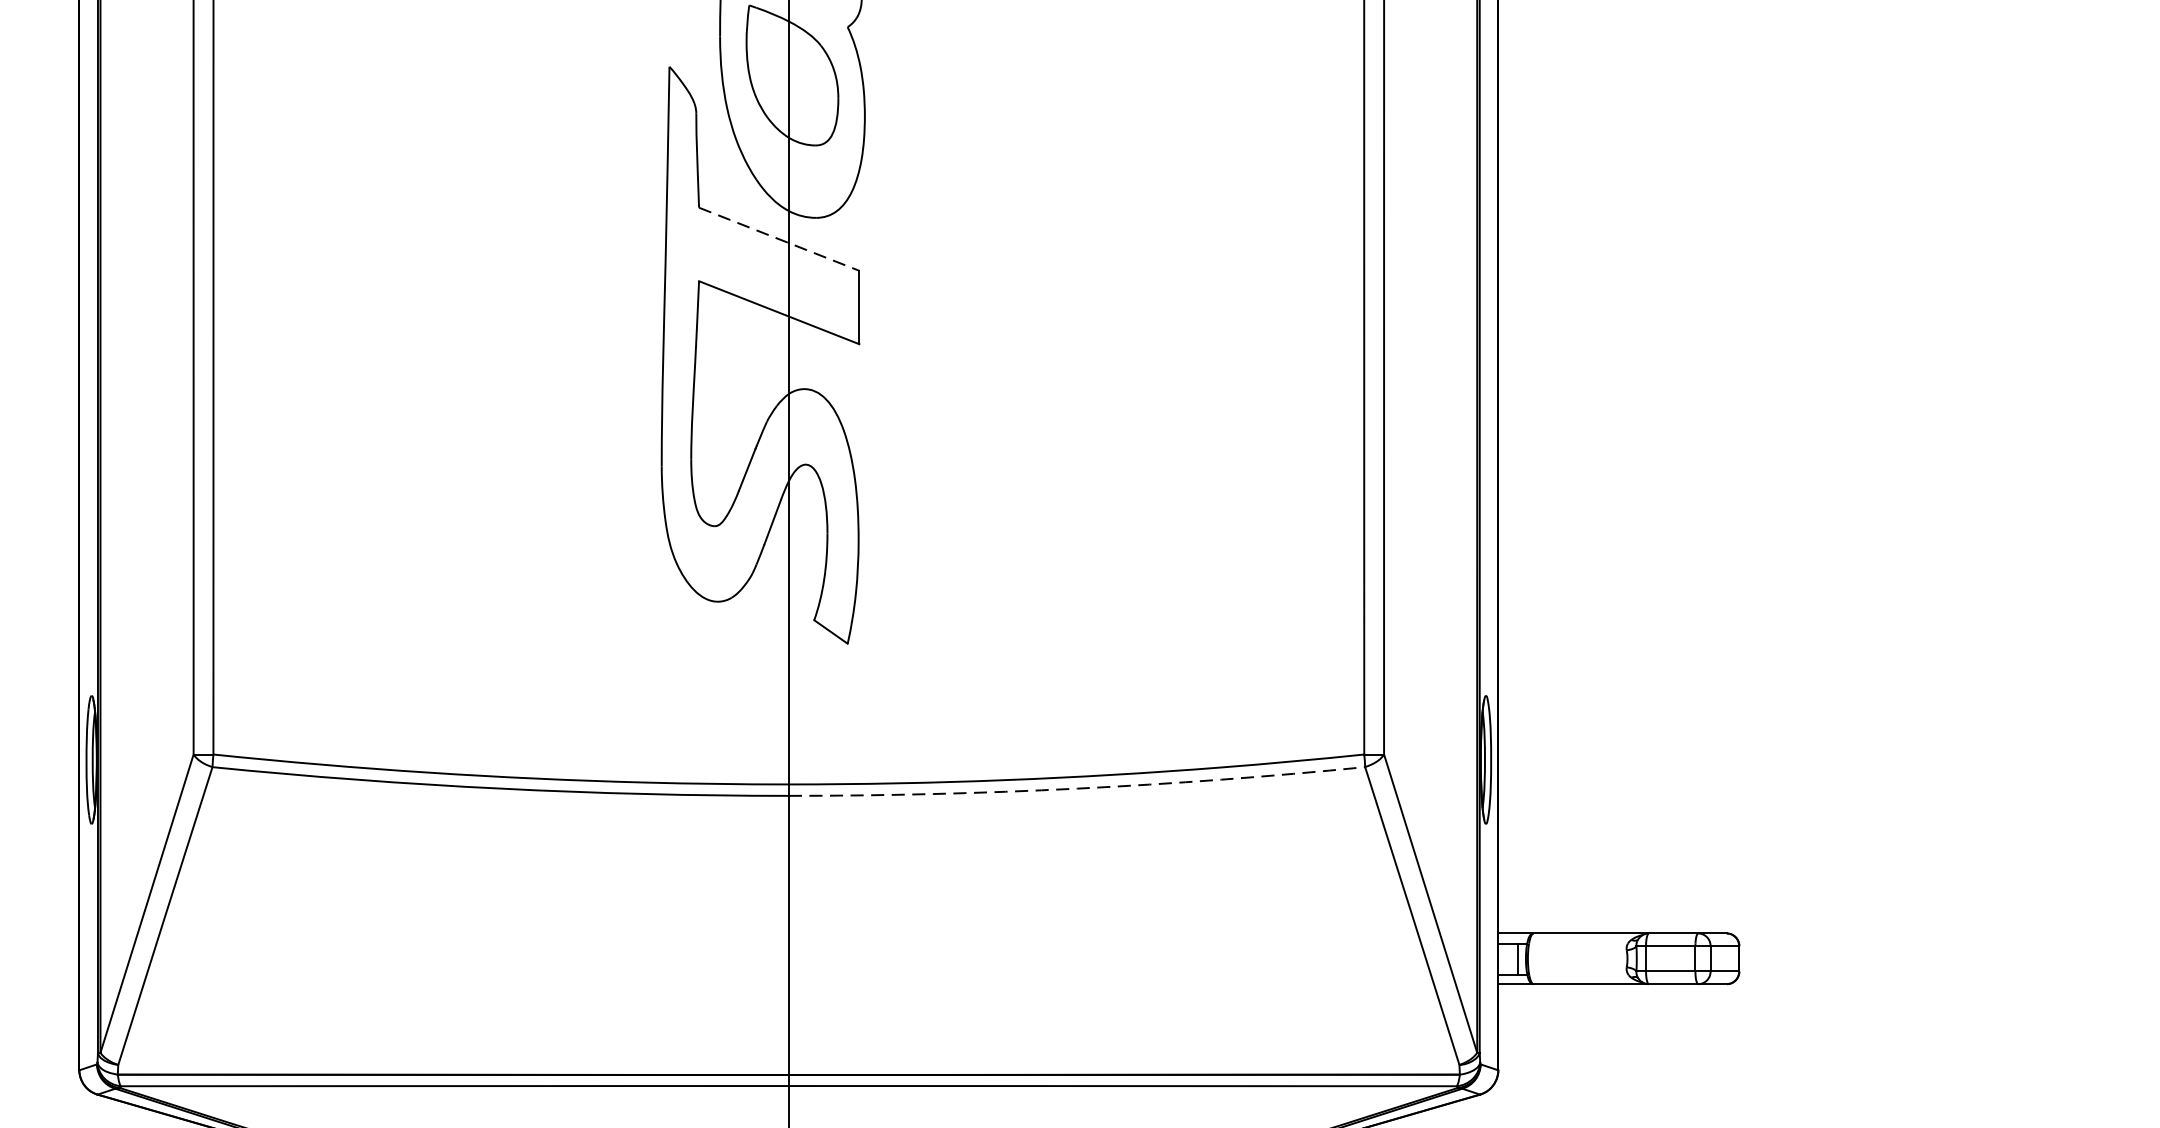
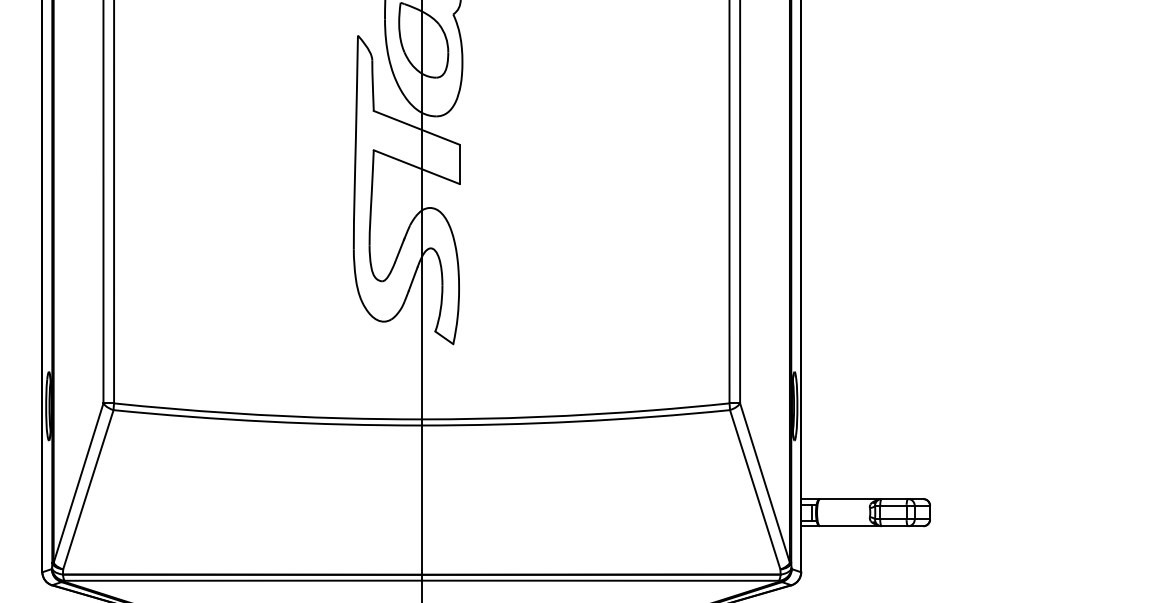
line: (780, 240) -> (417, 128), dashed -> solid
arc: (1078, 788) -> (576, 421), dashed -> solid

